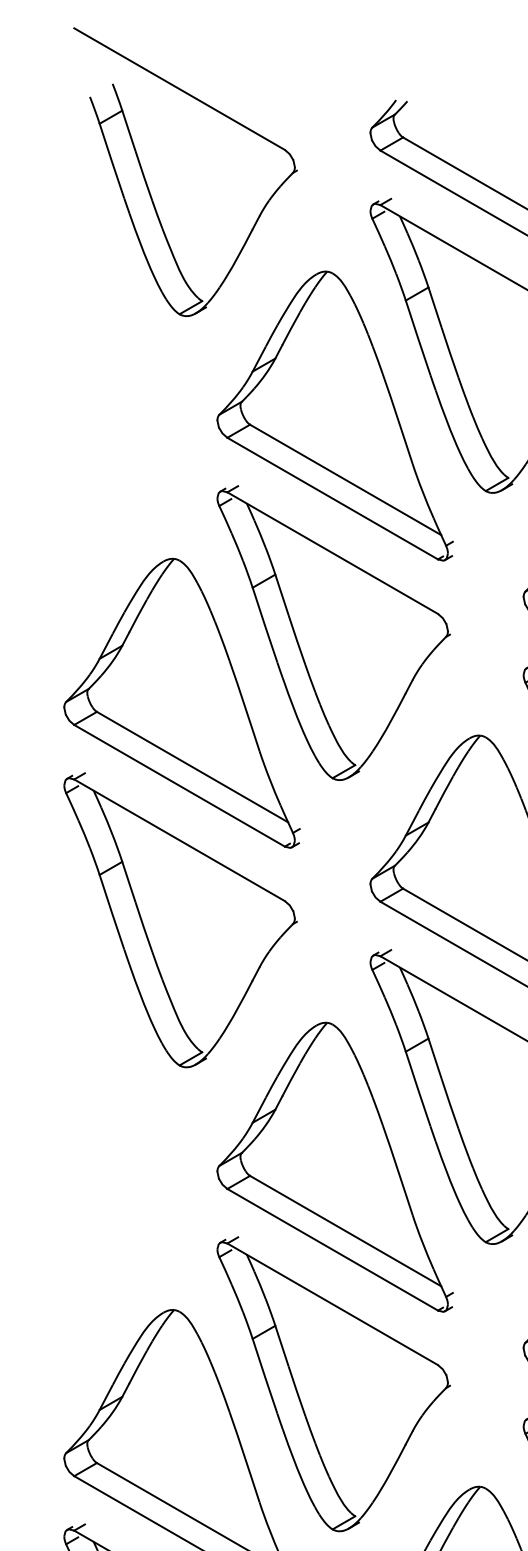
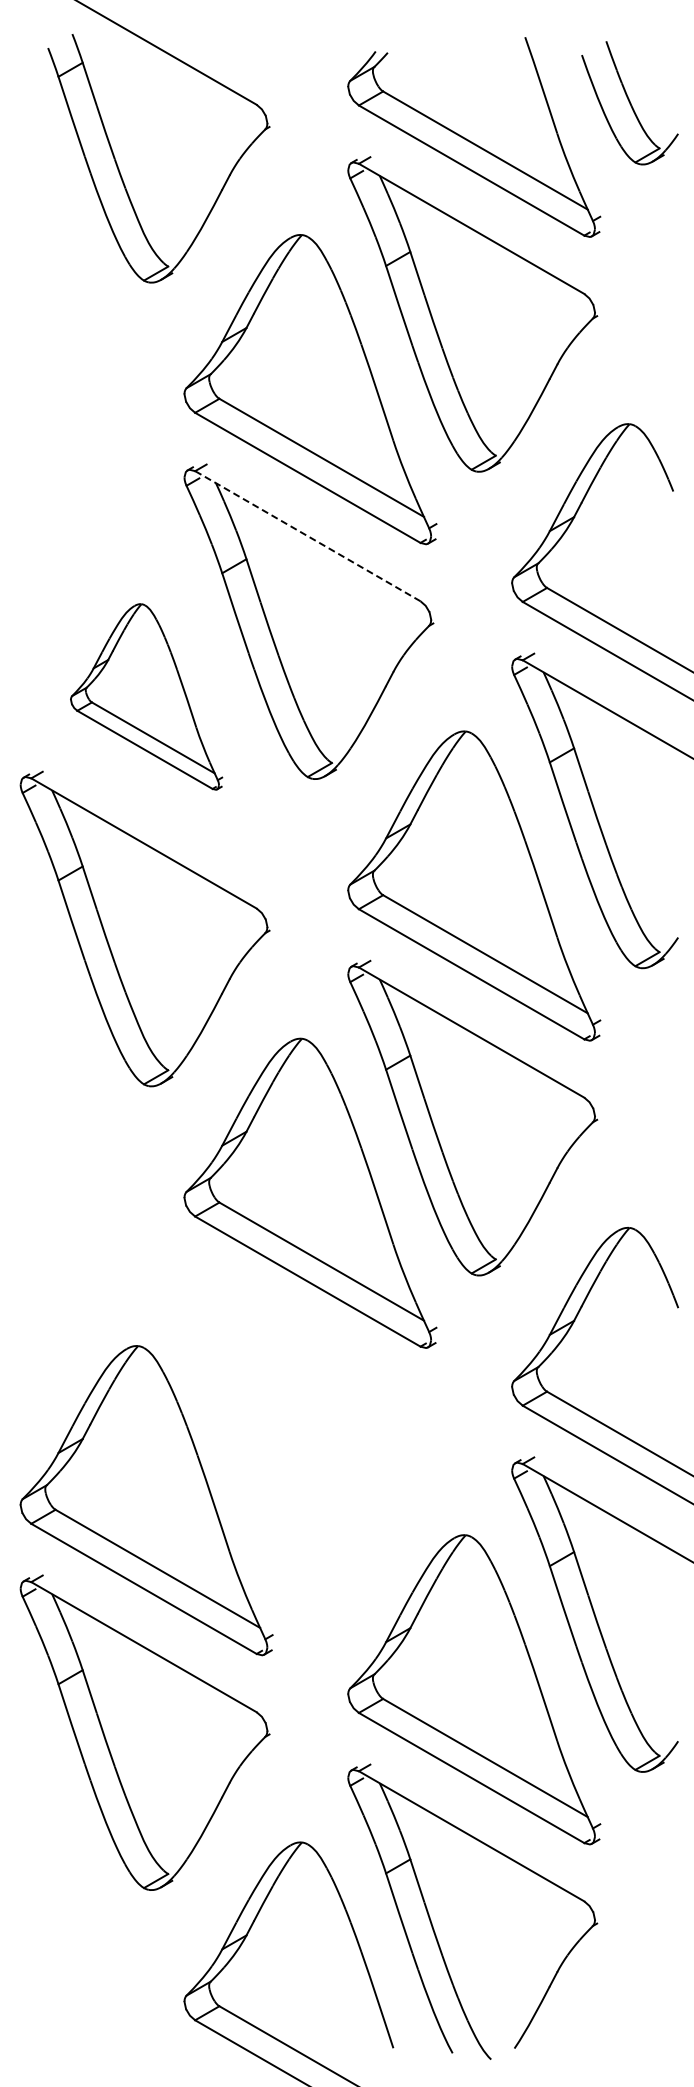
line: (332, 552) -> (307, 535), solid -> dashed
part: (181, 702) -> (146, 696), size x0.6
part: (333, 1384) -> (308, 1425), removed

